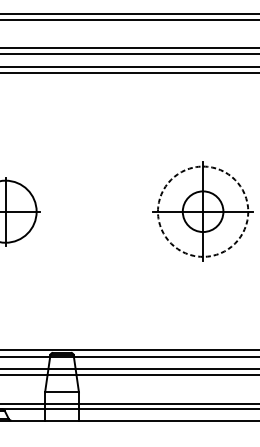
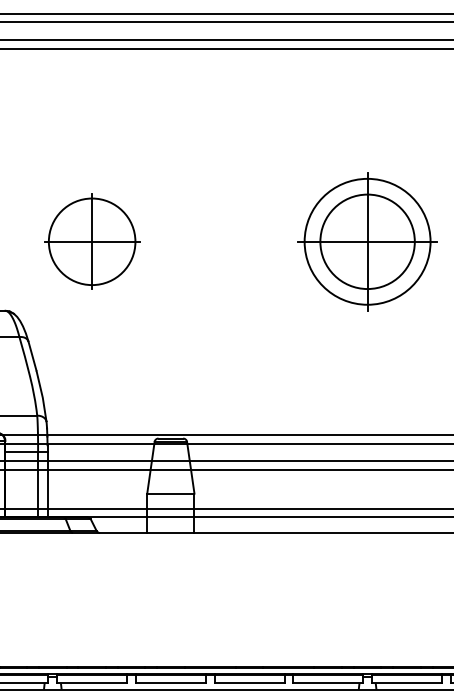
circle: (203, 211) -> (367, 241), dashed -> solid
circle: (203, 211) -> (367, 241), size x1.67

